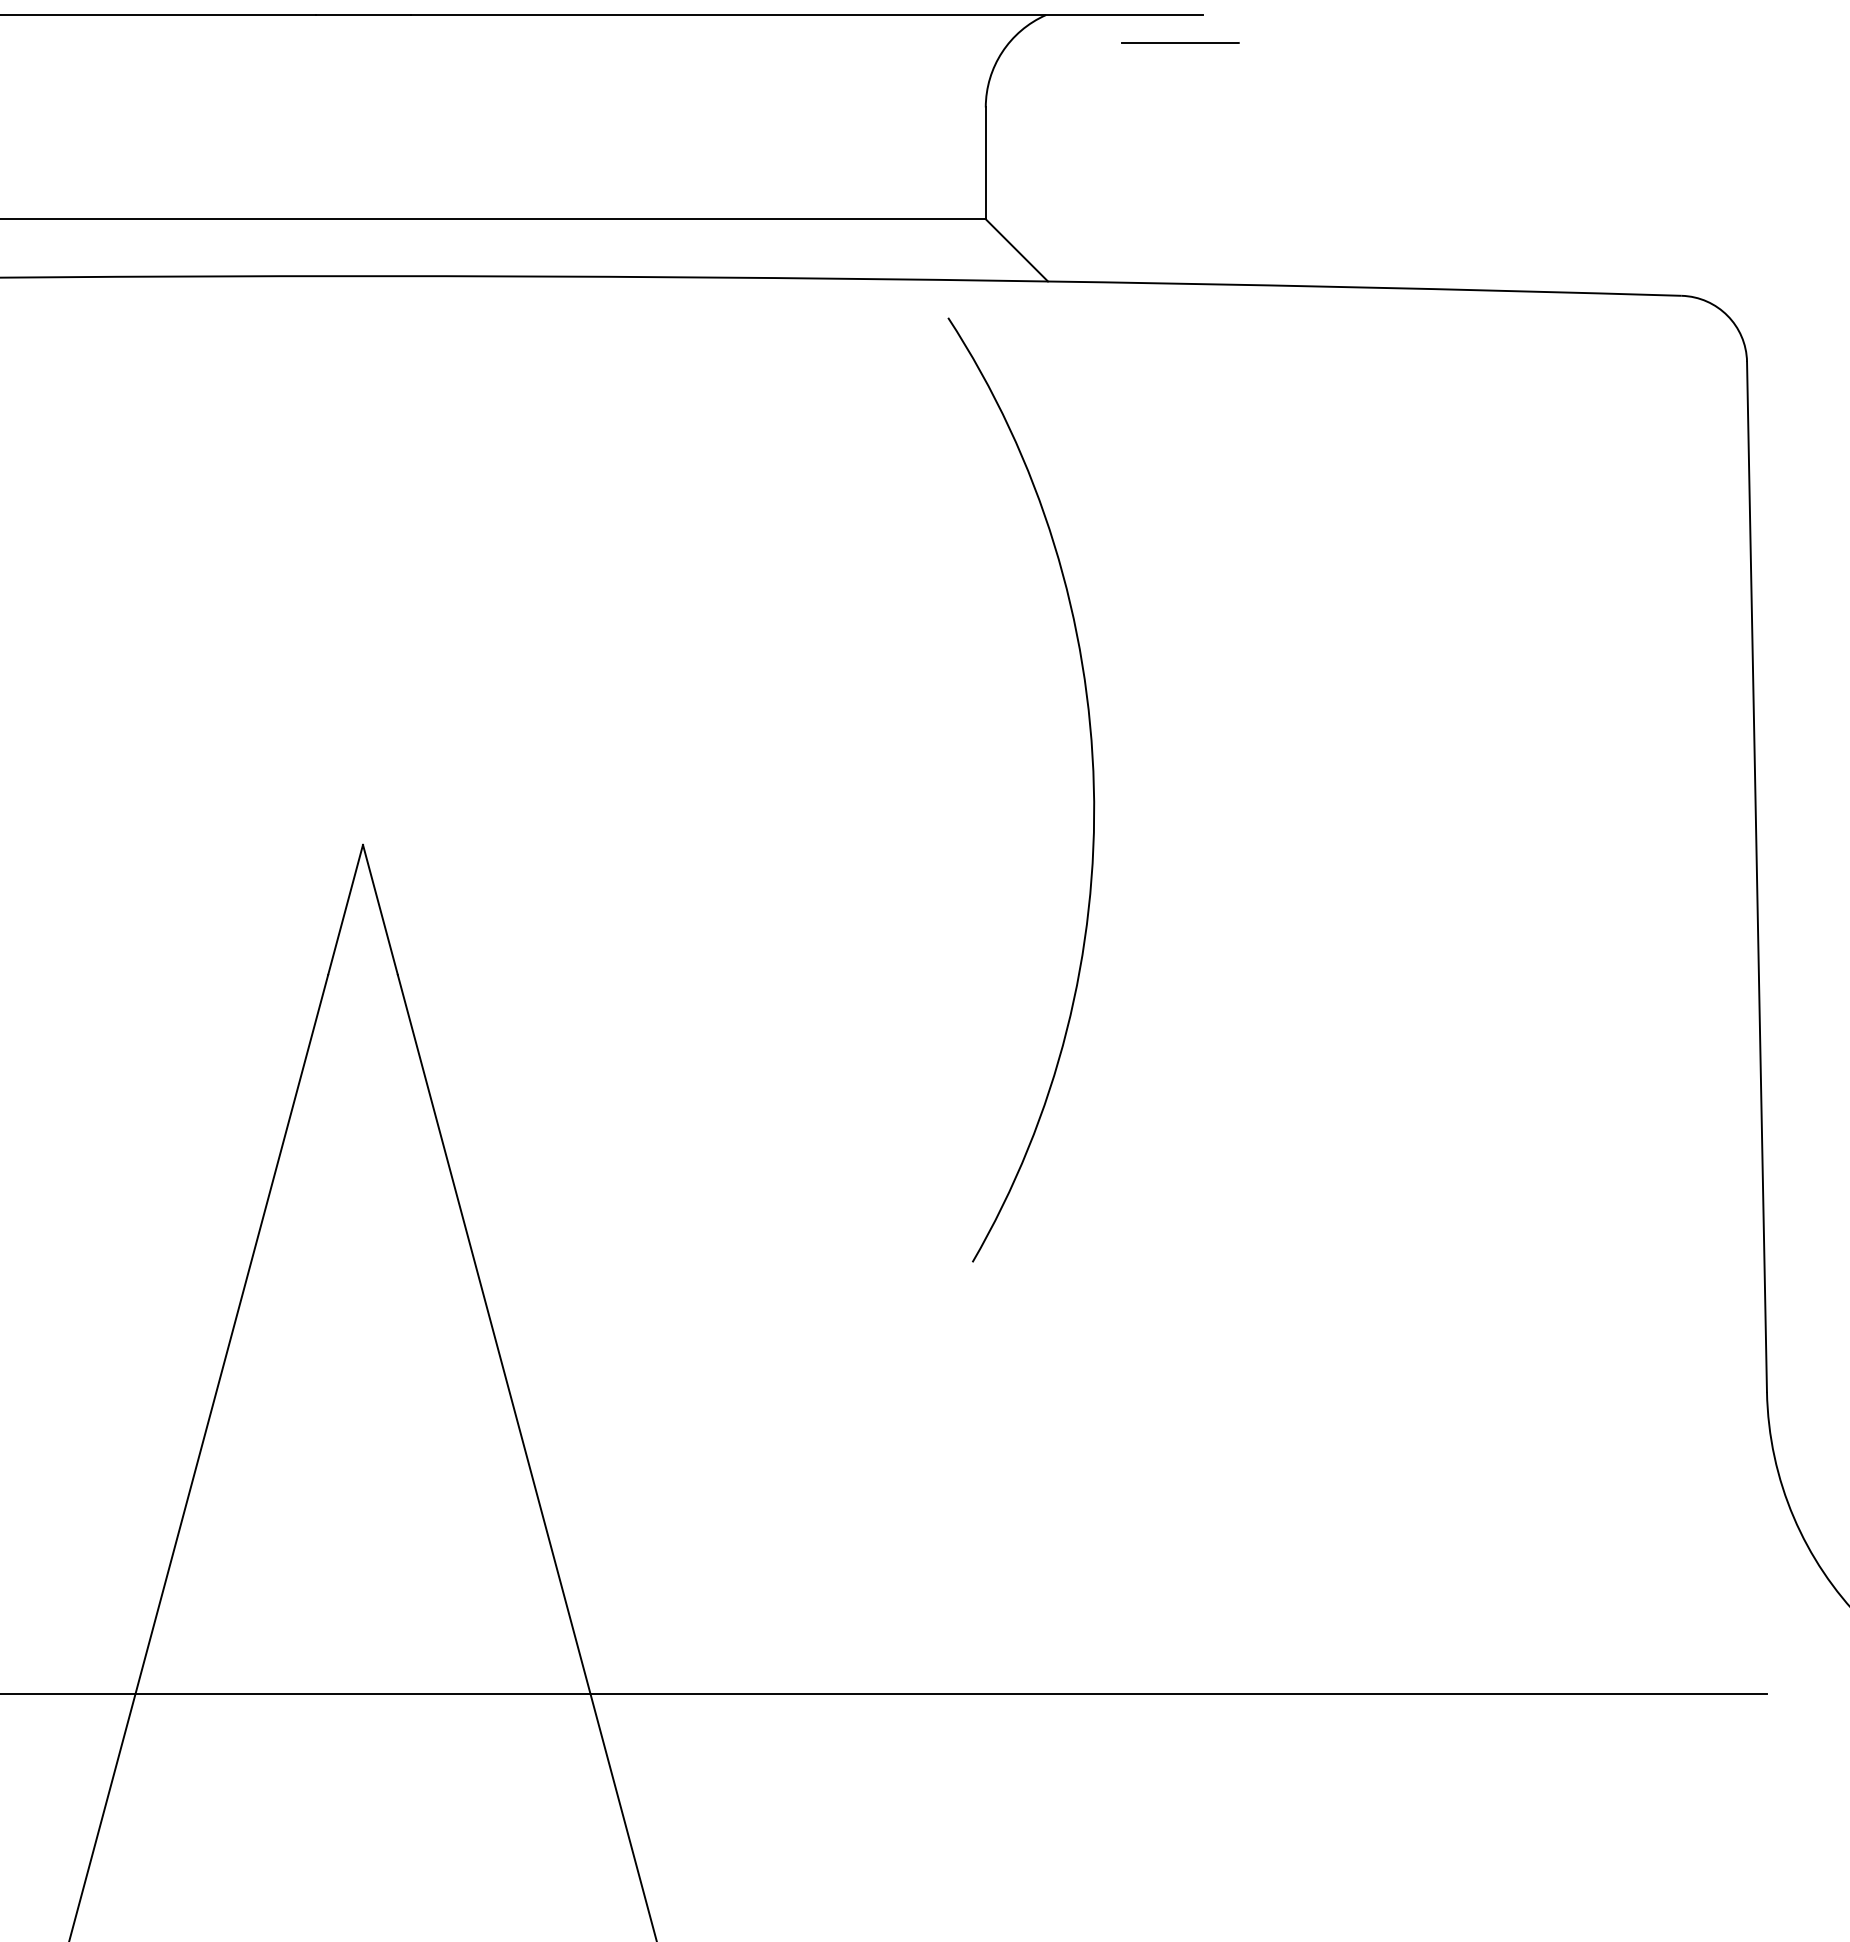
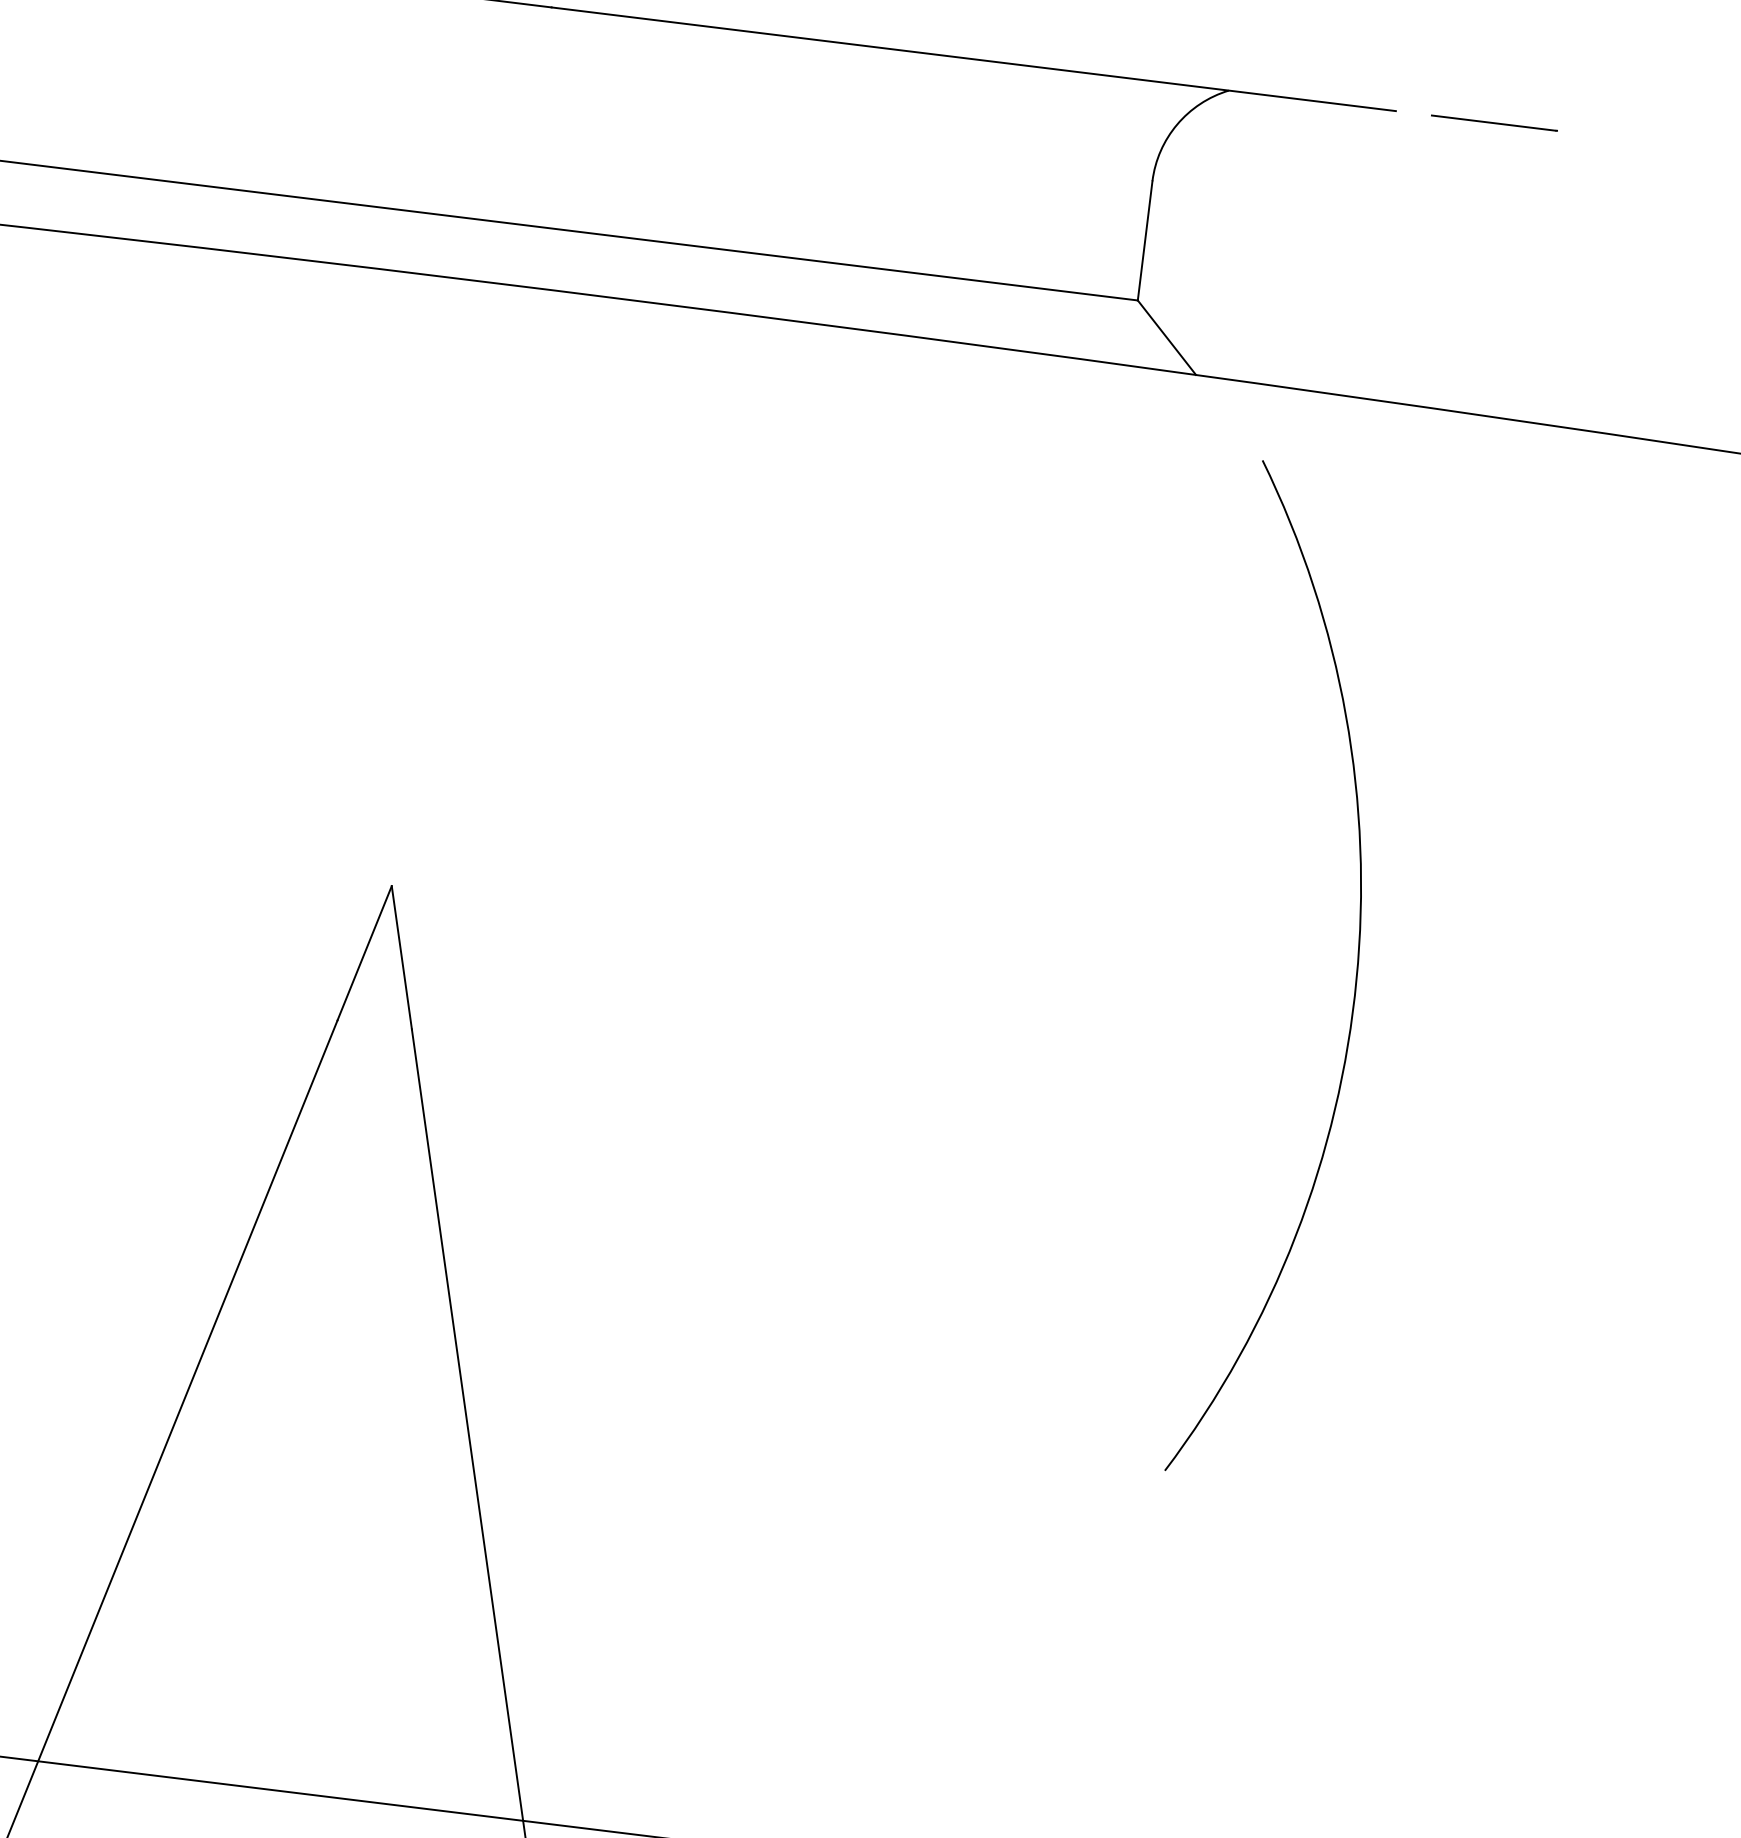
line: (1180, 42) -> (1494, 122), moved
arc: (1092, 787) -> (1354, 980), moved

